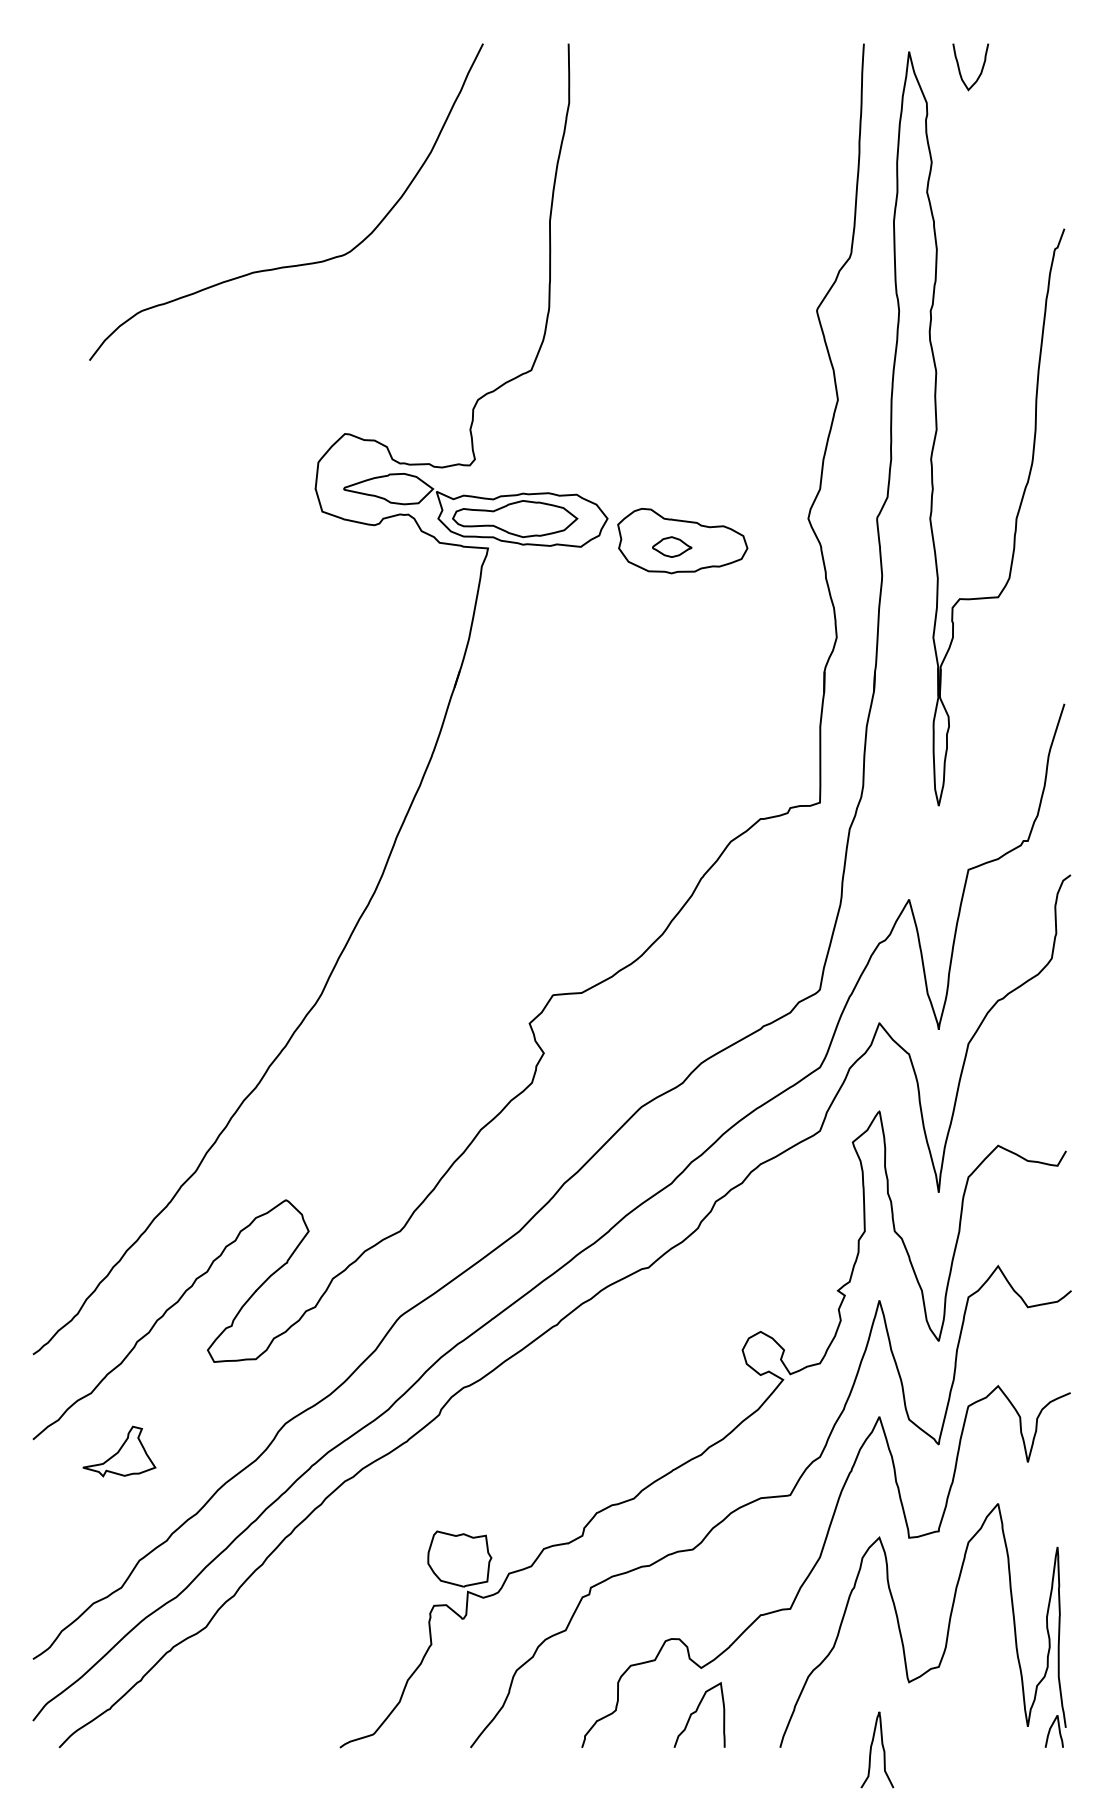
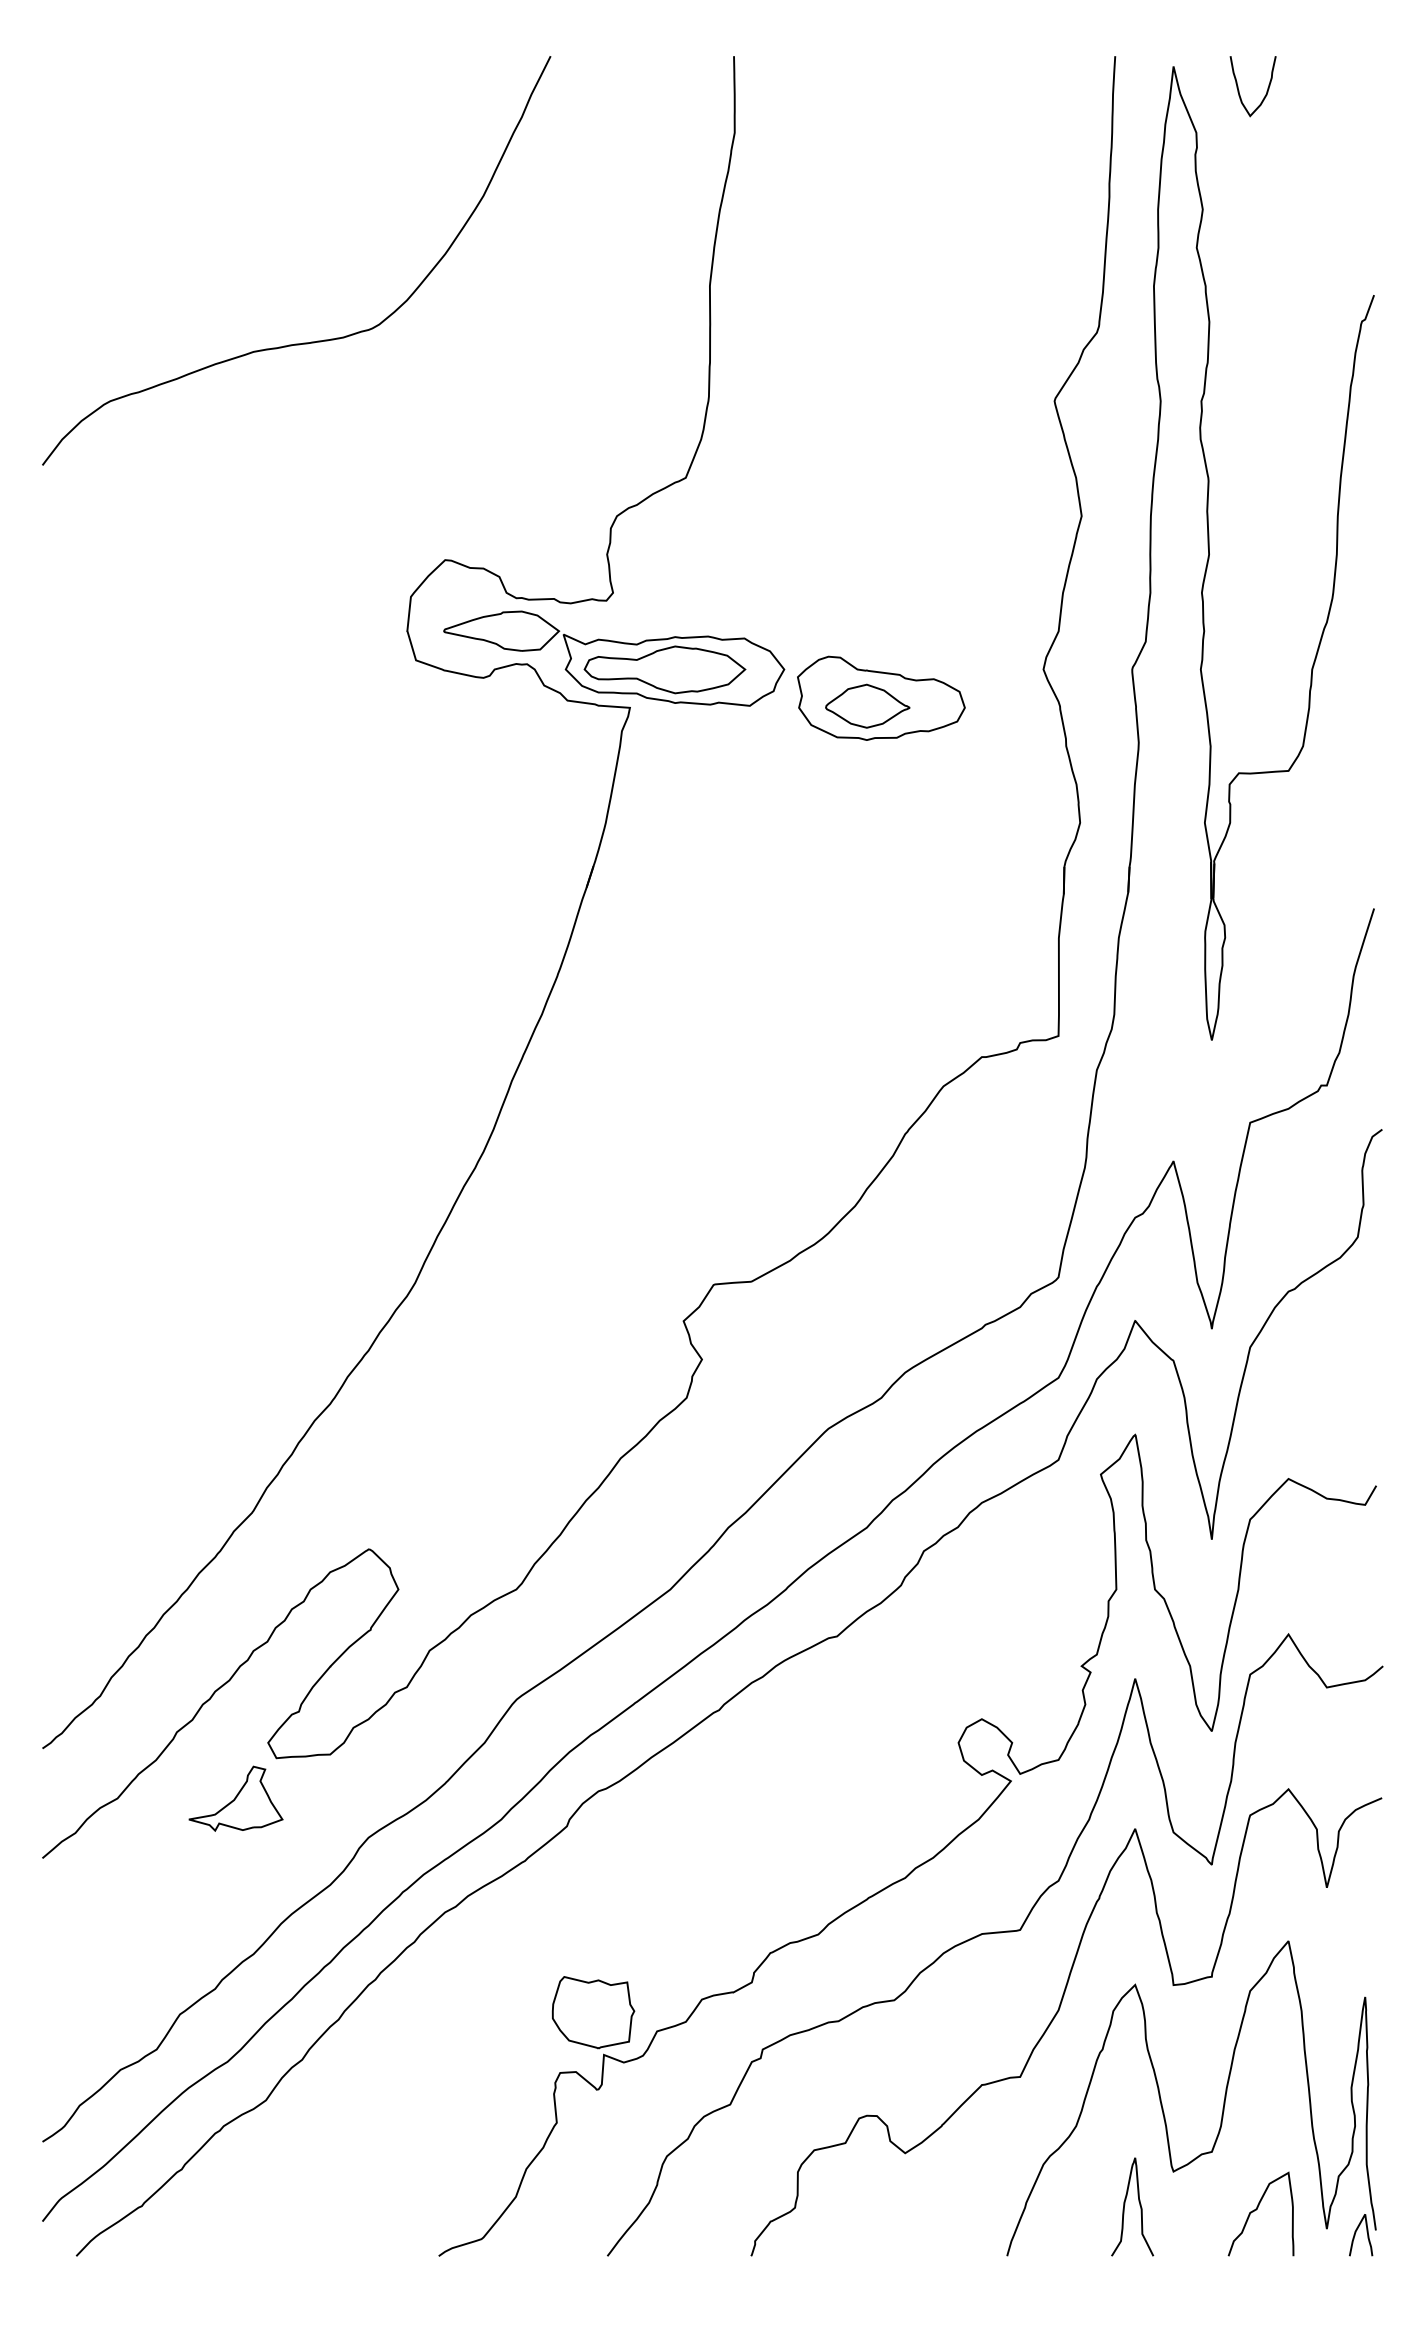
curve: (291, 265) -> (303, 342), moved
part: (672, 546) -> (867, 705), size x1.67
part: (118, 1451) -> (235, 1798), moved
curve: (696, 1711) -> (1257, 2209), moved
curve: (882, 1748) -> (1139, 2205), moved

